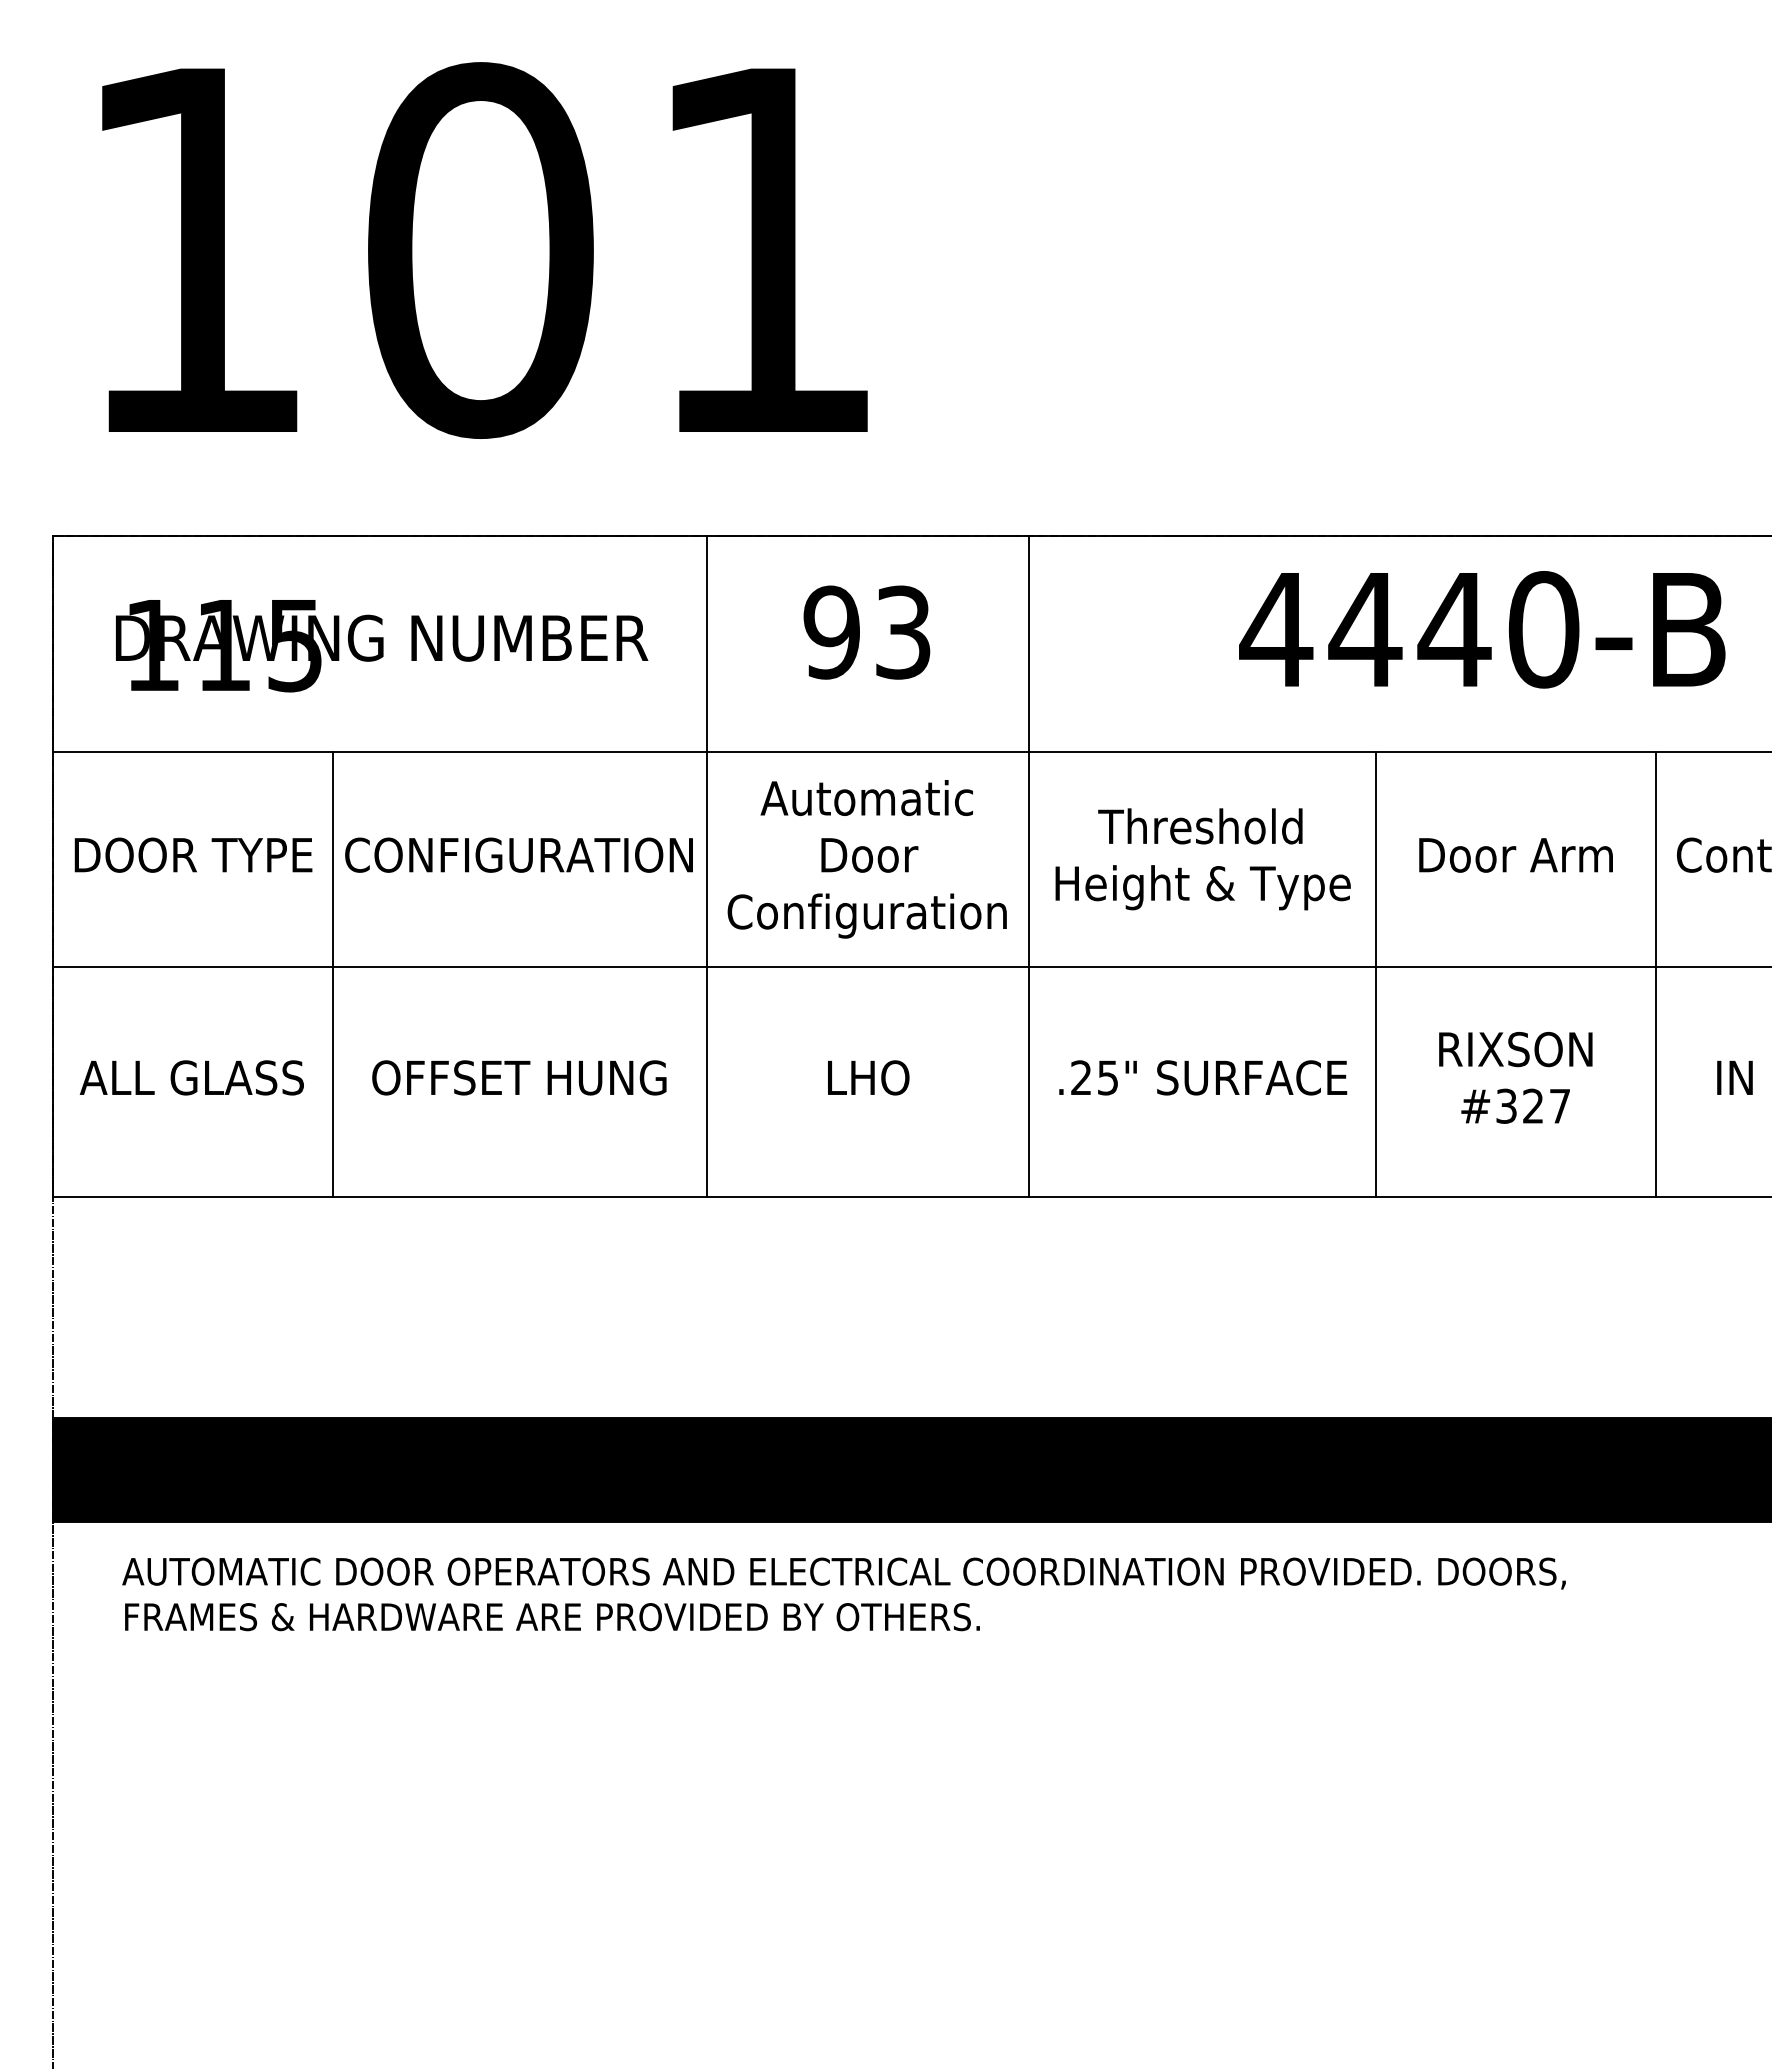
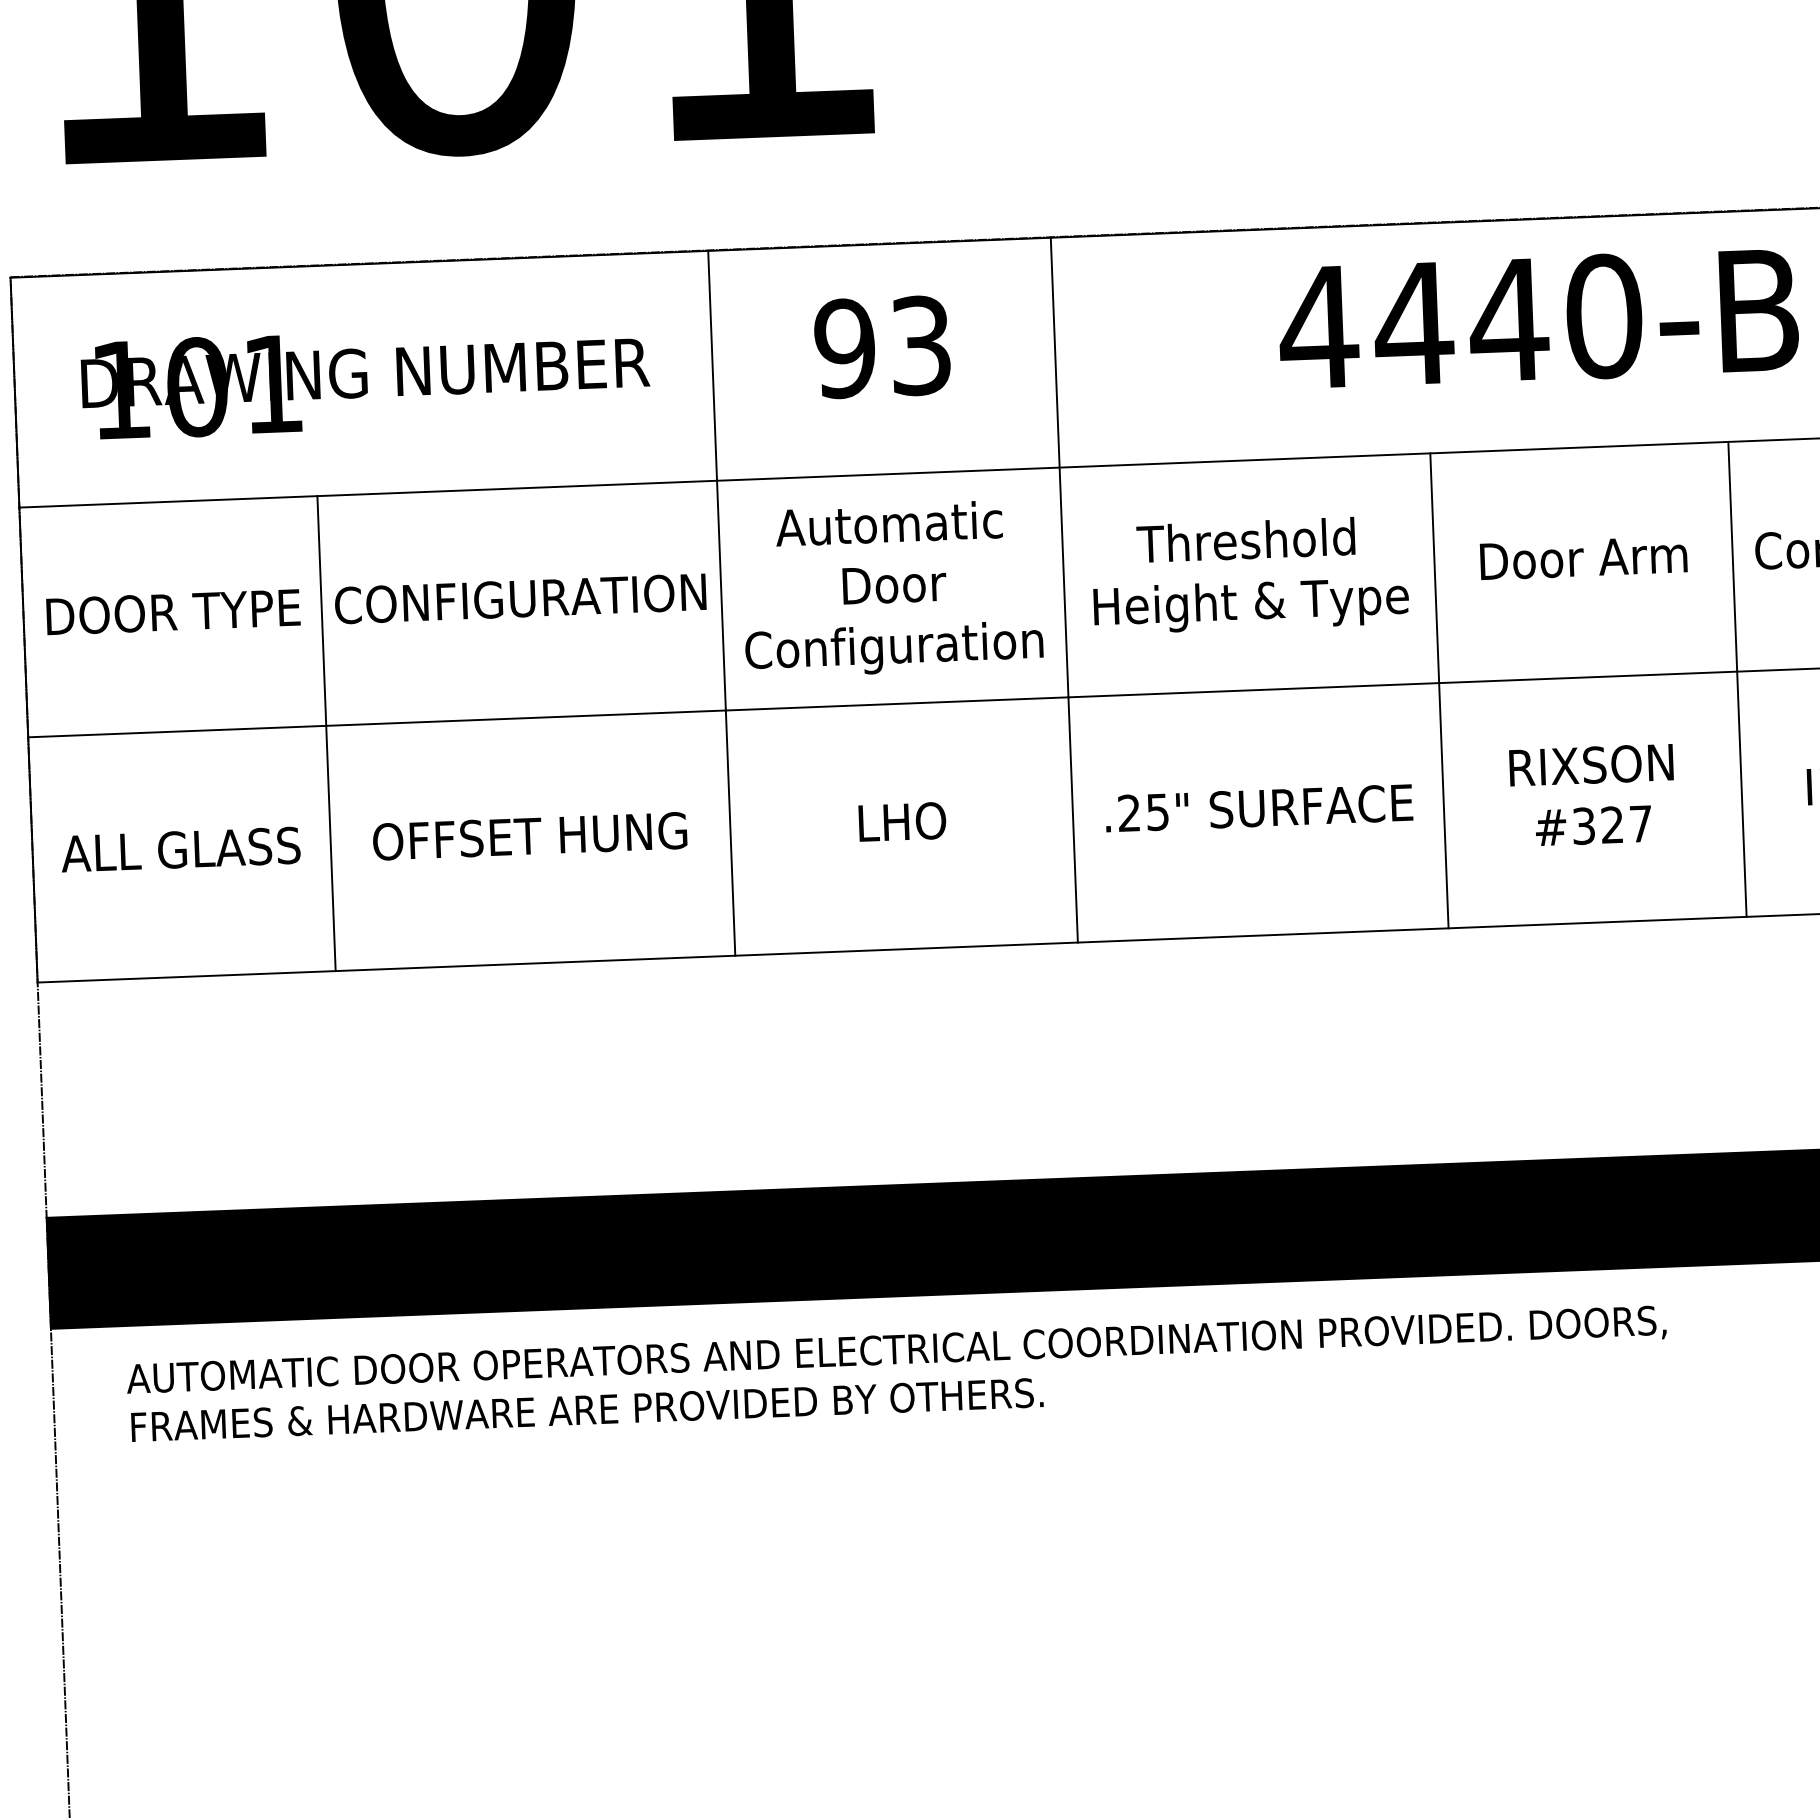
text: (258, 645) -> (234, 385), 115 -> 101

